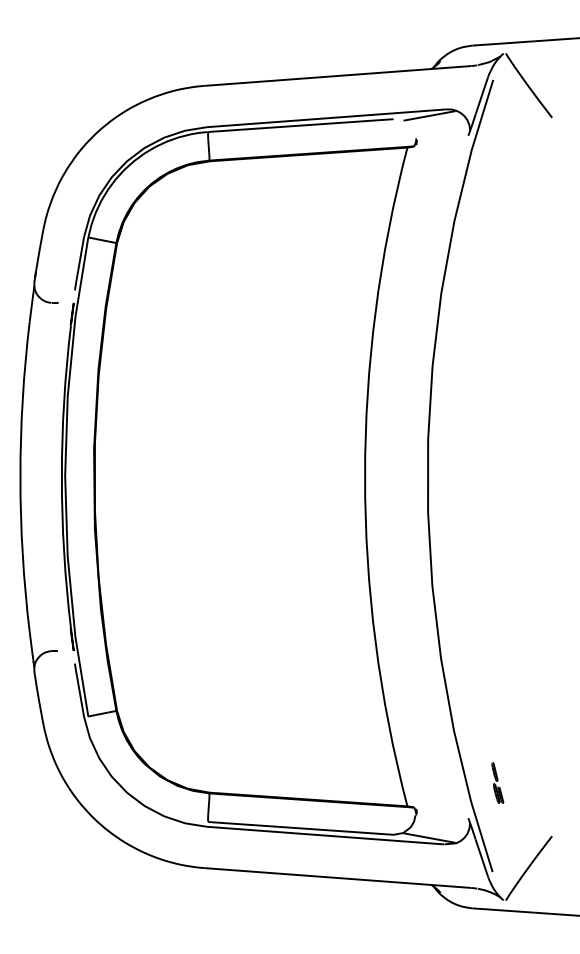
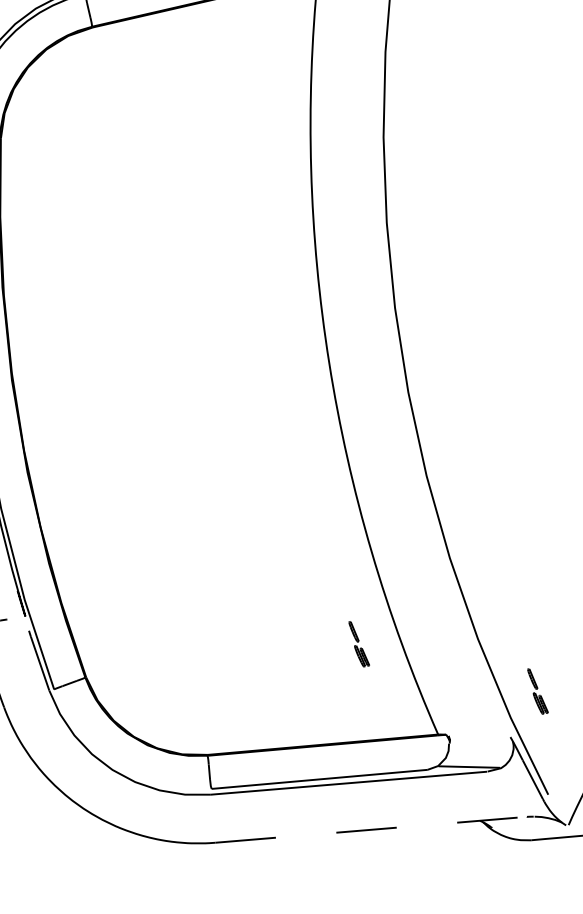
part: (352, 718) -> (358, 643), added
line: (337, 878) -> (370, 830), solid -> dashed

